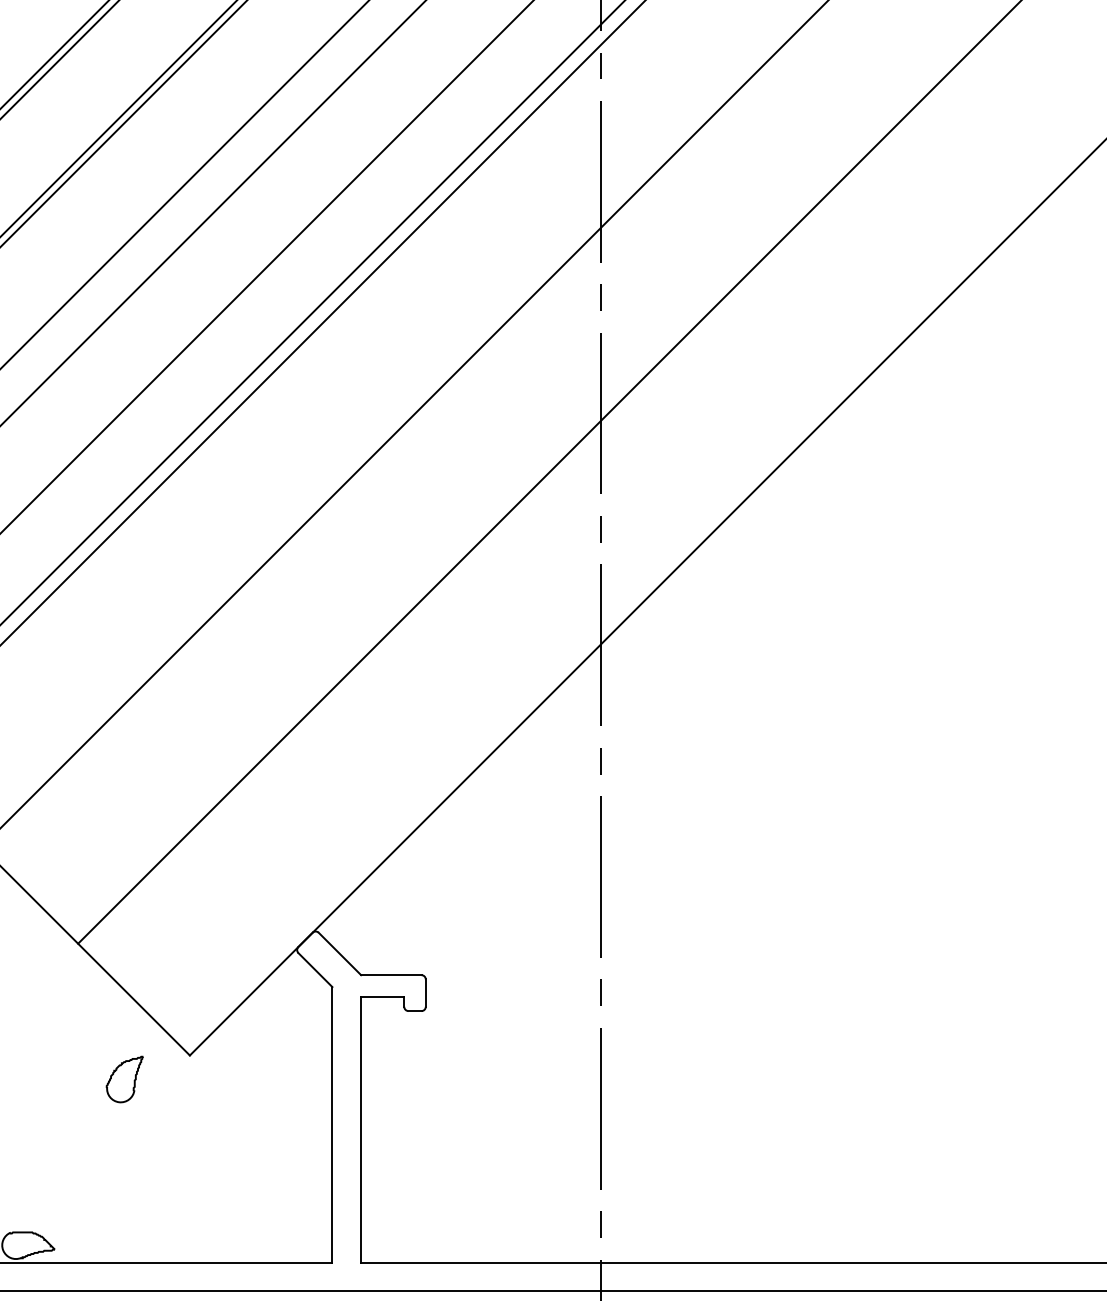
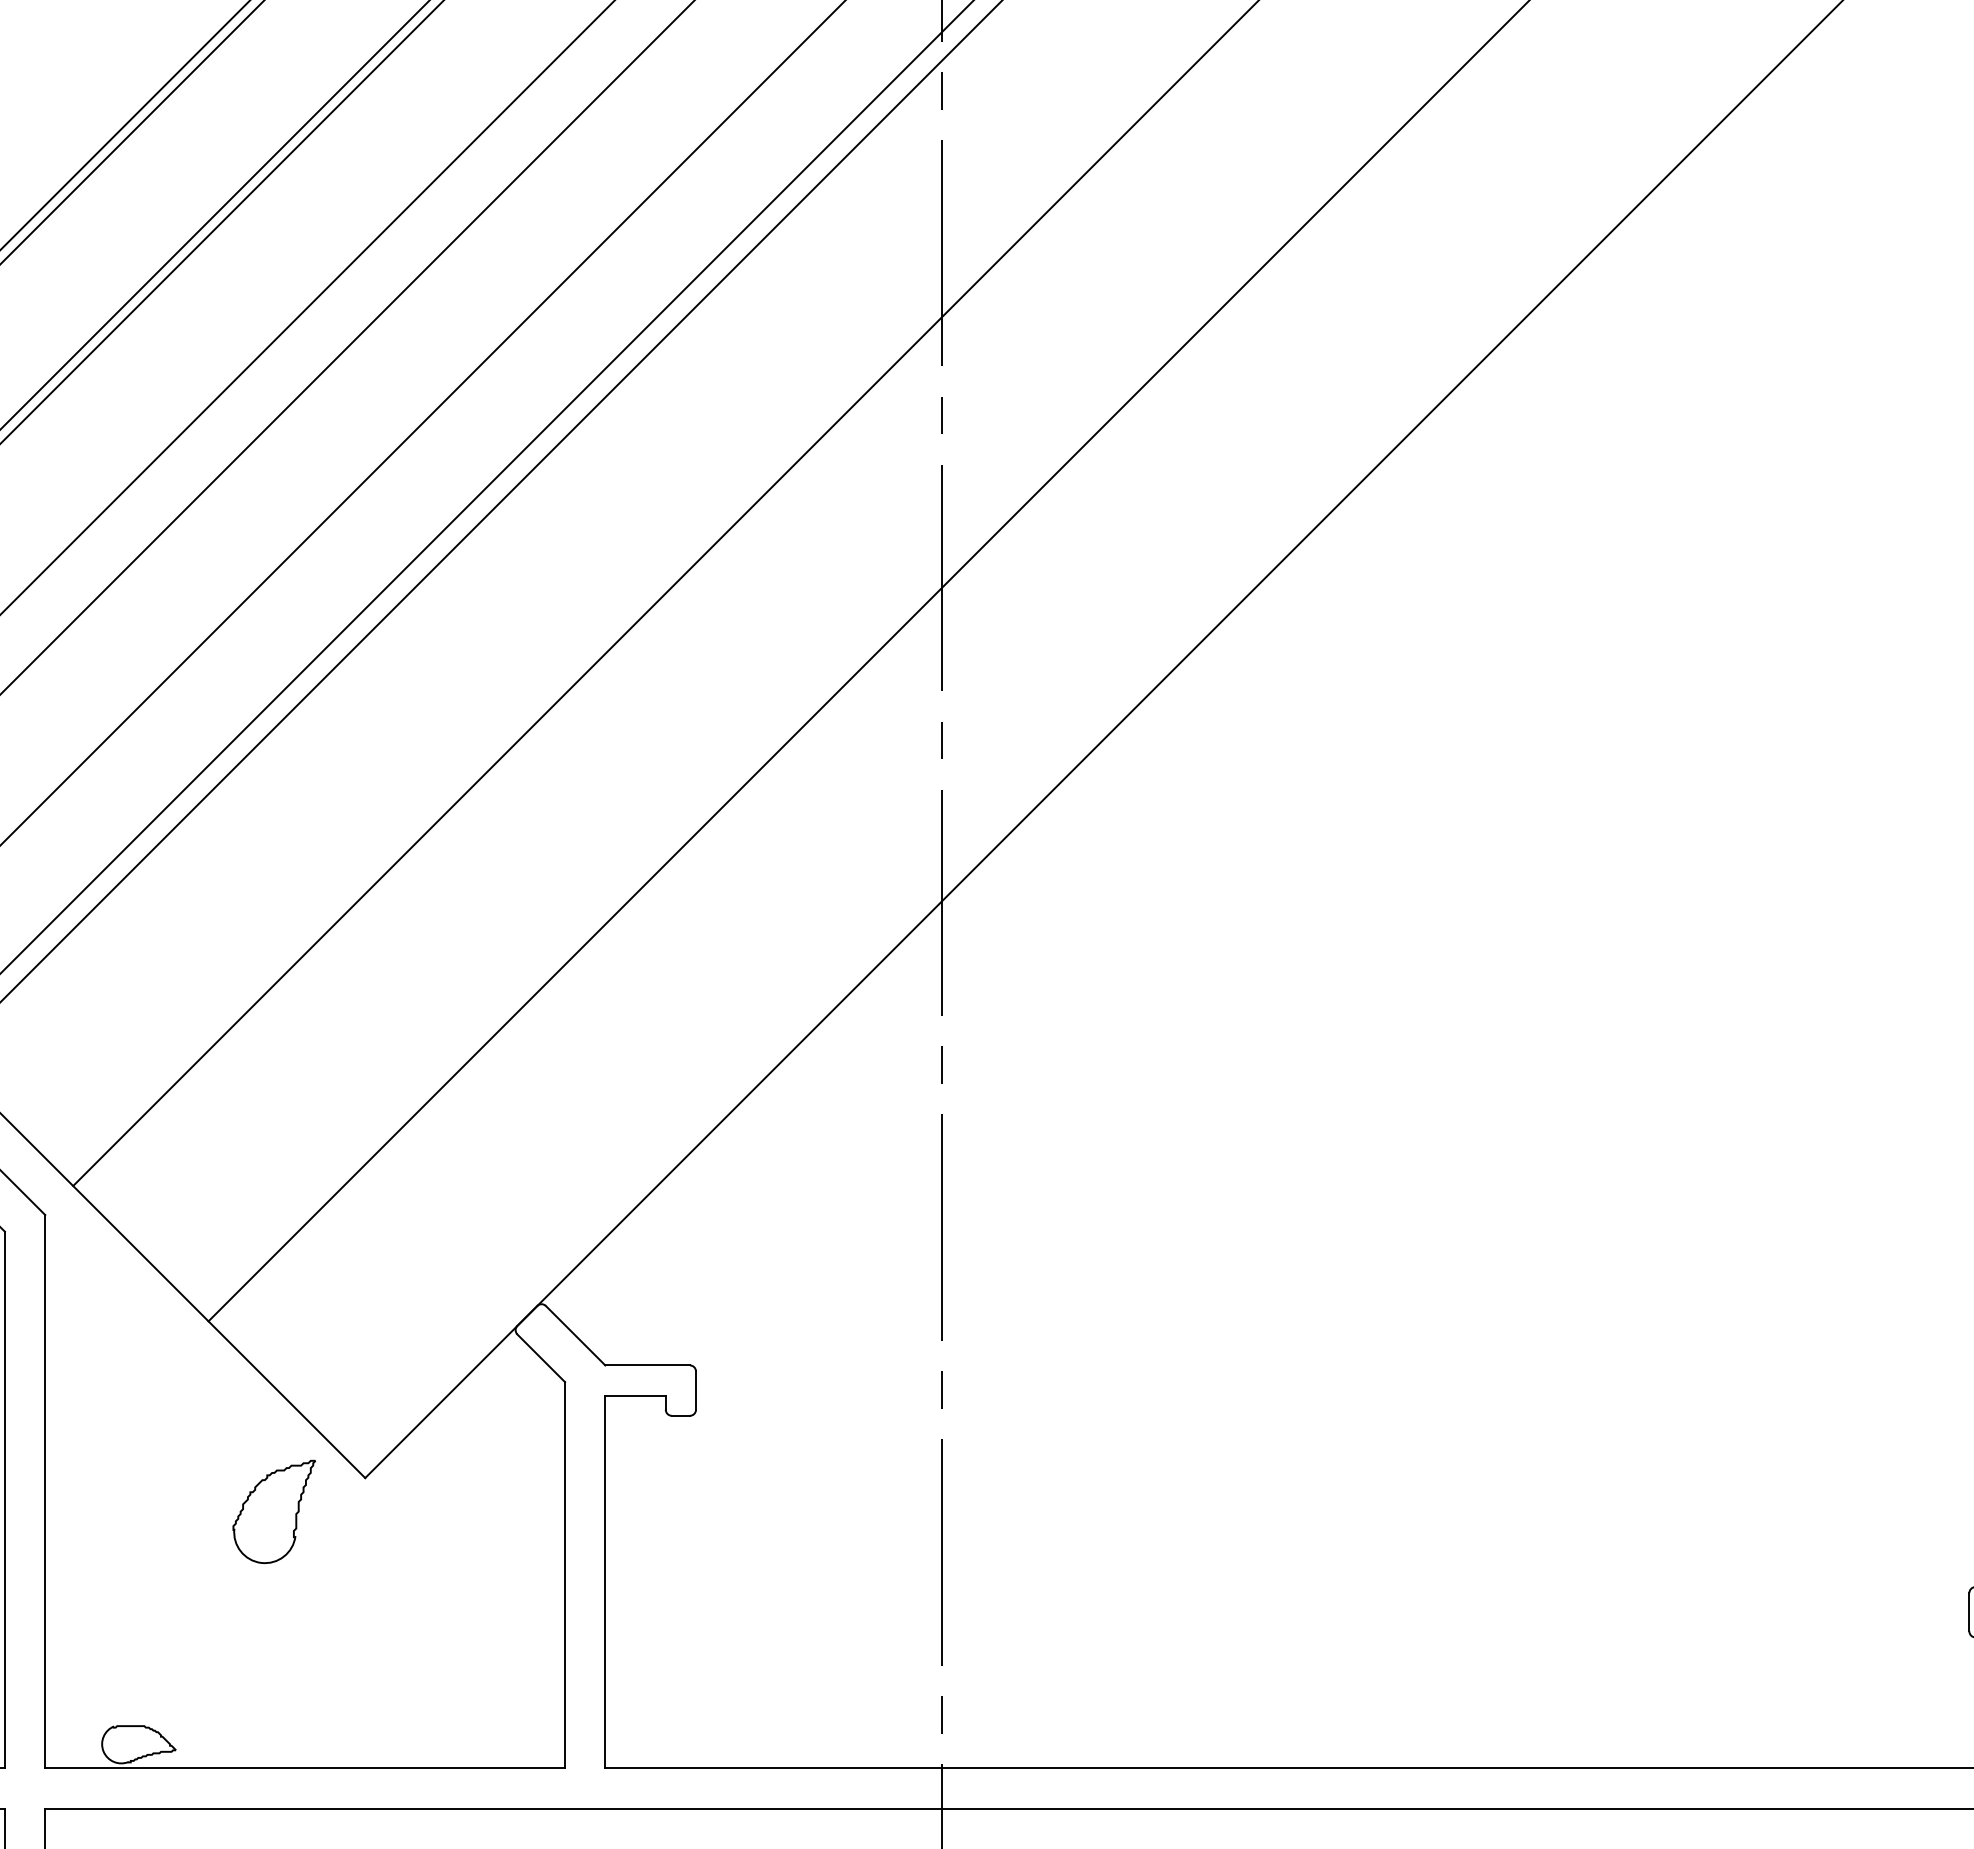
part: (124, 1079) -> (273, 1511), size x1.6

